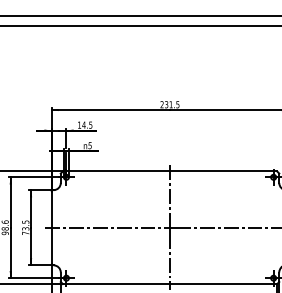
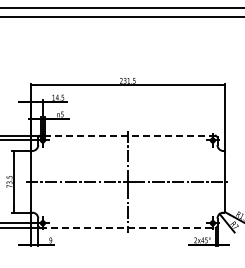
line: (169, 171) -> (127, 135), solid -> dashed
line: (169, 284) -> (127, 228), solid -> dashed

